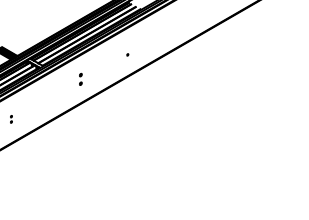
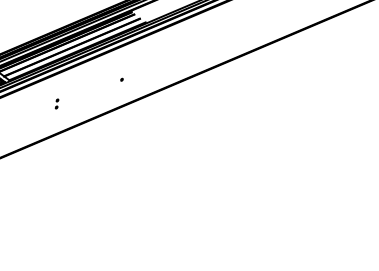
part: (80, 78) -> (56, 102), size x0.62

